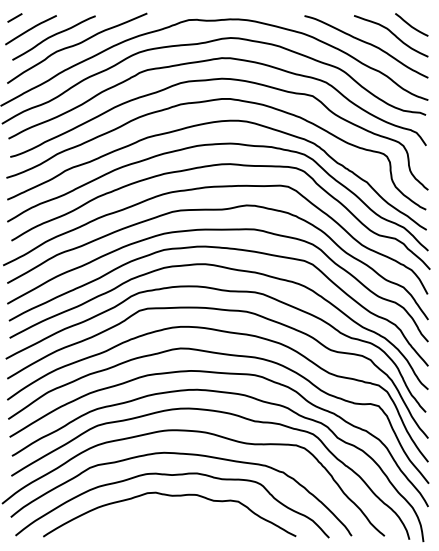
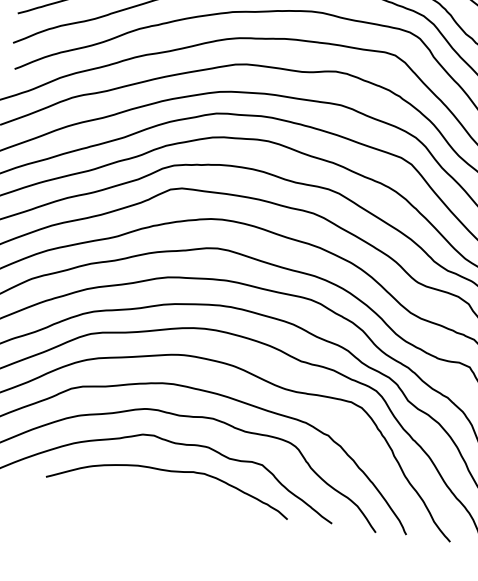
curve: (172, 517) -> (171, 472), added

